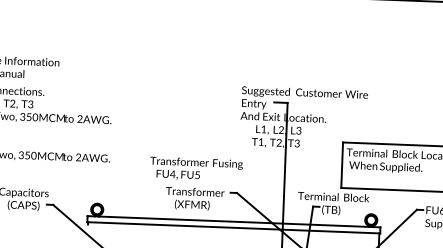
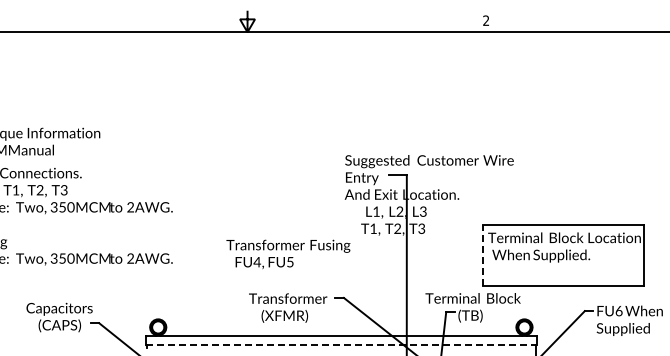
line: (341, 164) -> (482, 254), solid -> dashed
text: (196, 168) -> (288, 253), moved
line: (233, 227) -> (341, 344), solid -> dashed

